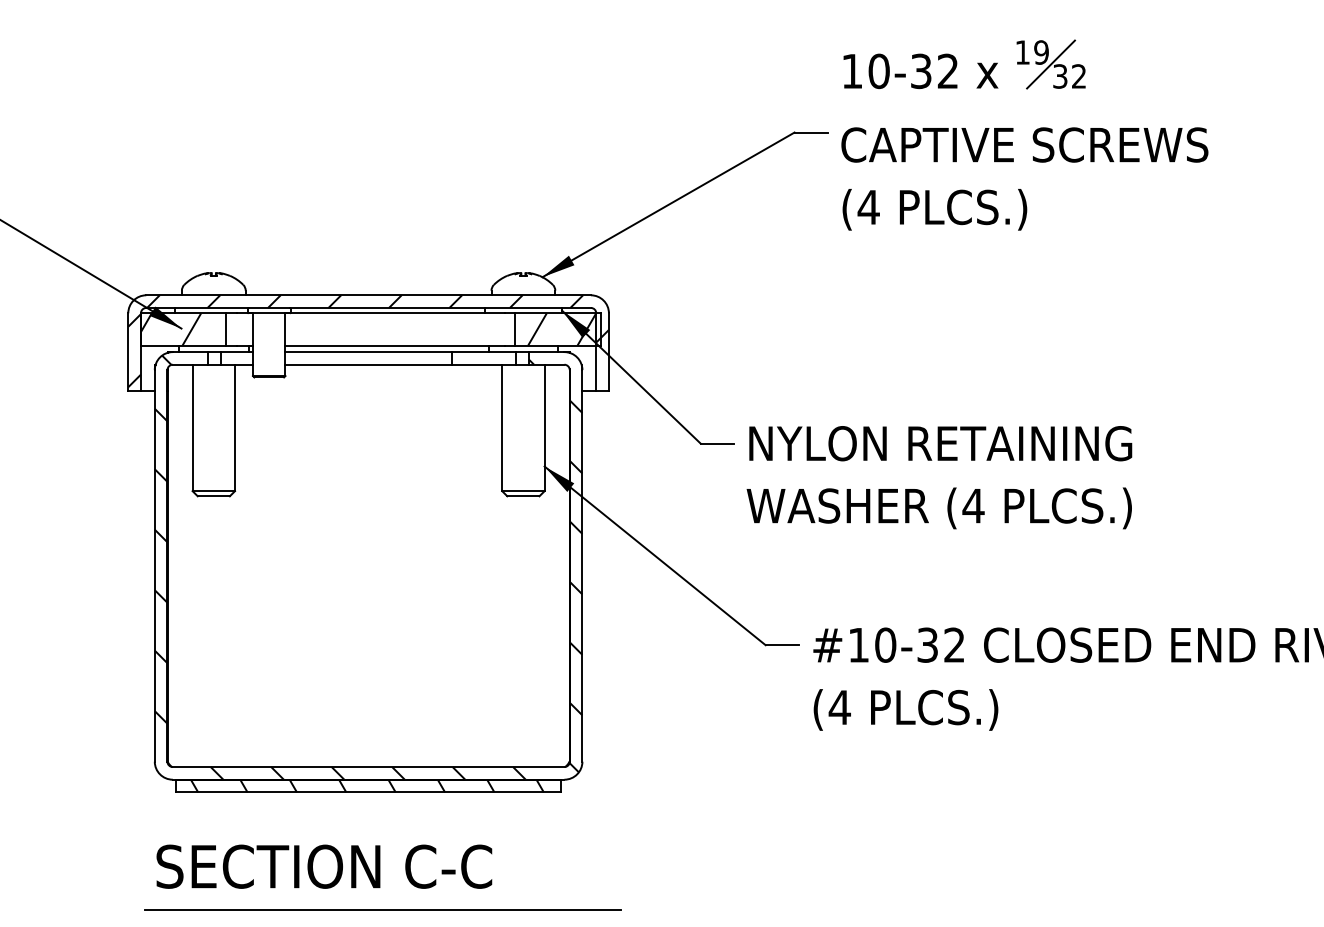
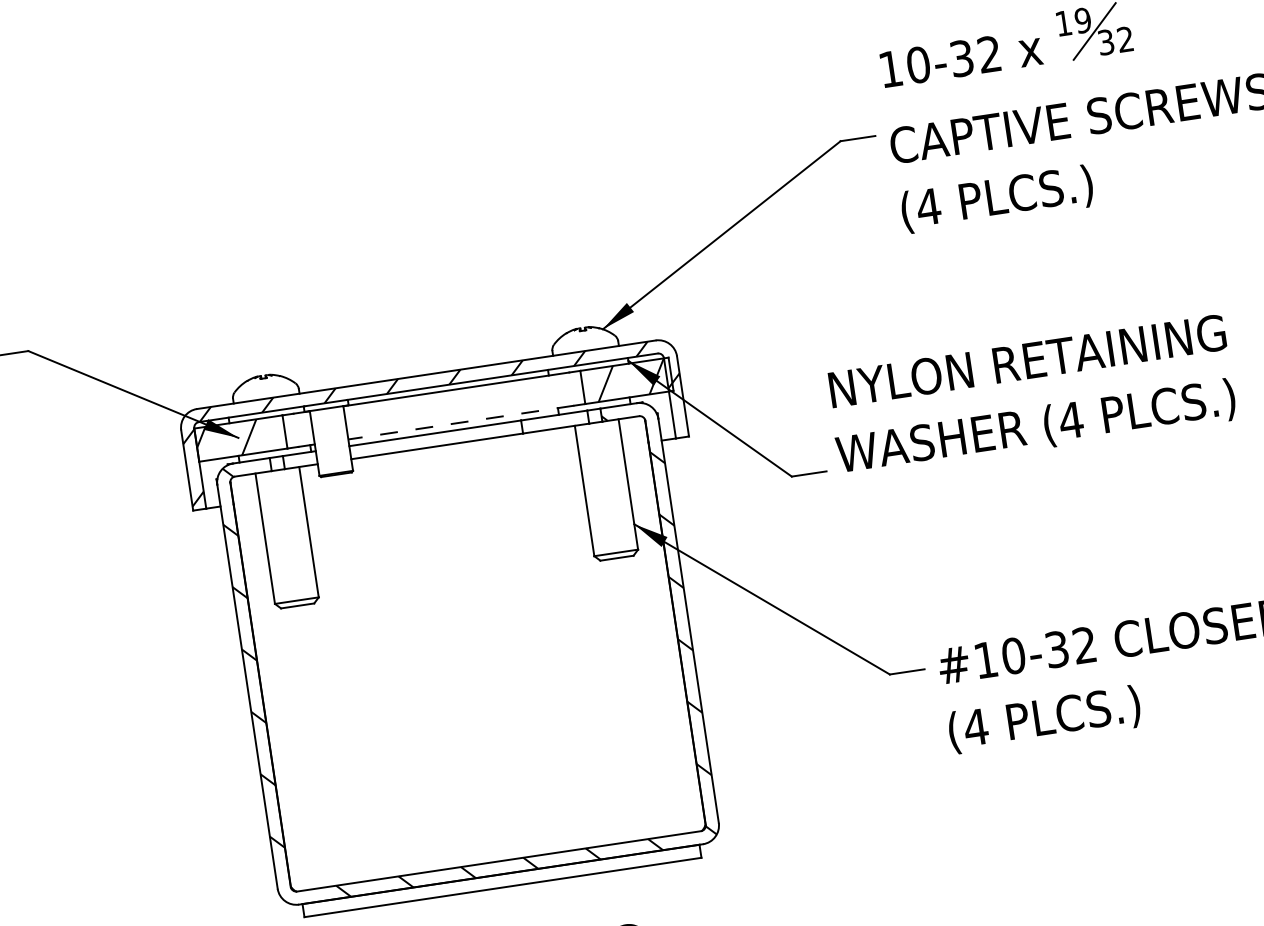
line: (394, 345) -> (460, 422), solid -> dashed
text: (939, 477) -> (1031, 396), moved
hatch: (366, 785) -> (499, 880), removed

